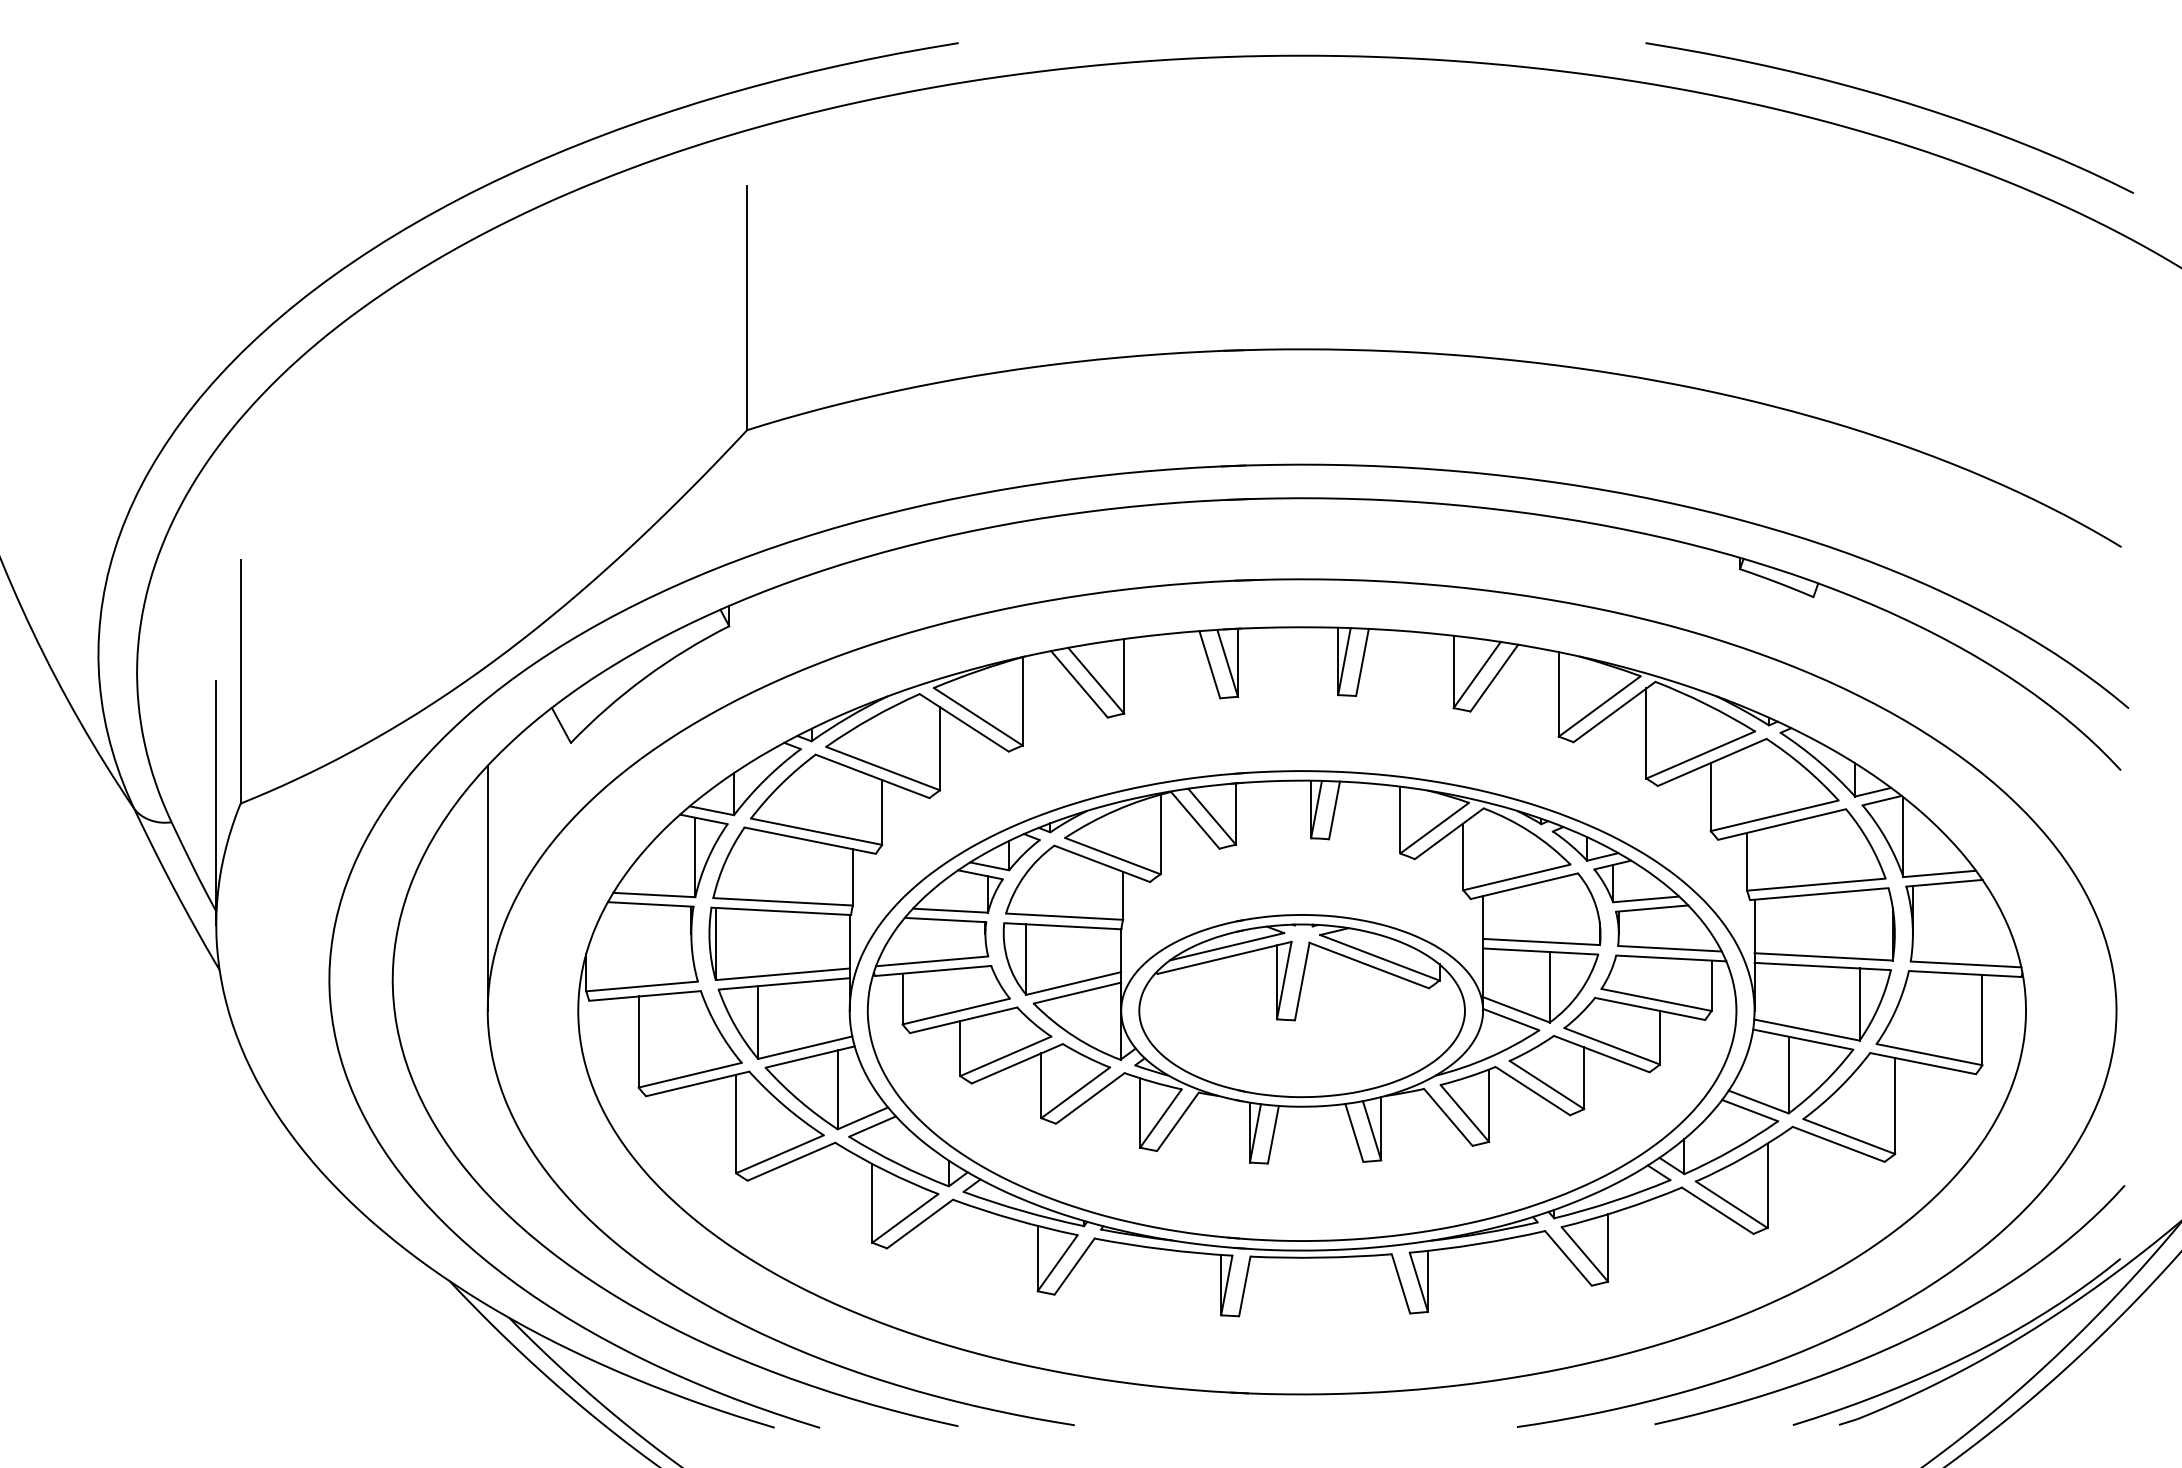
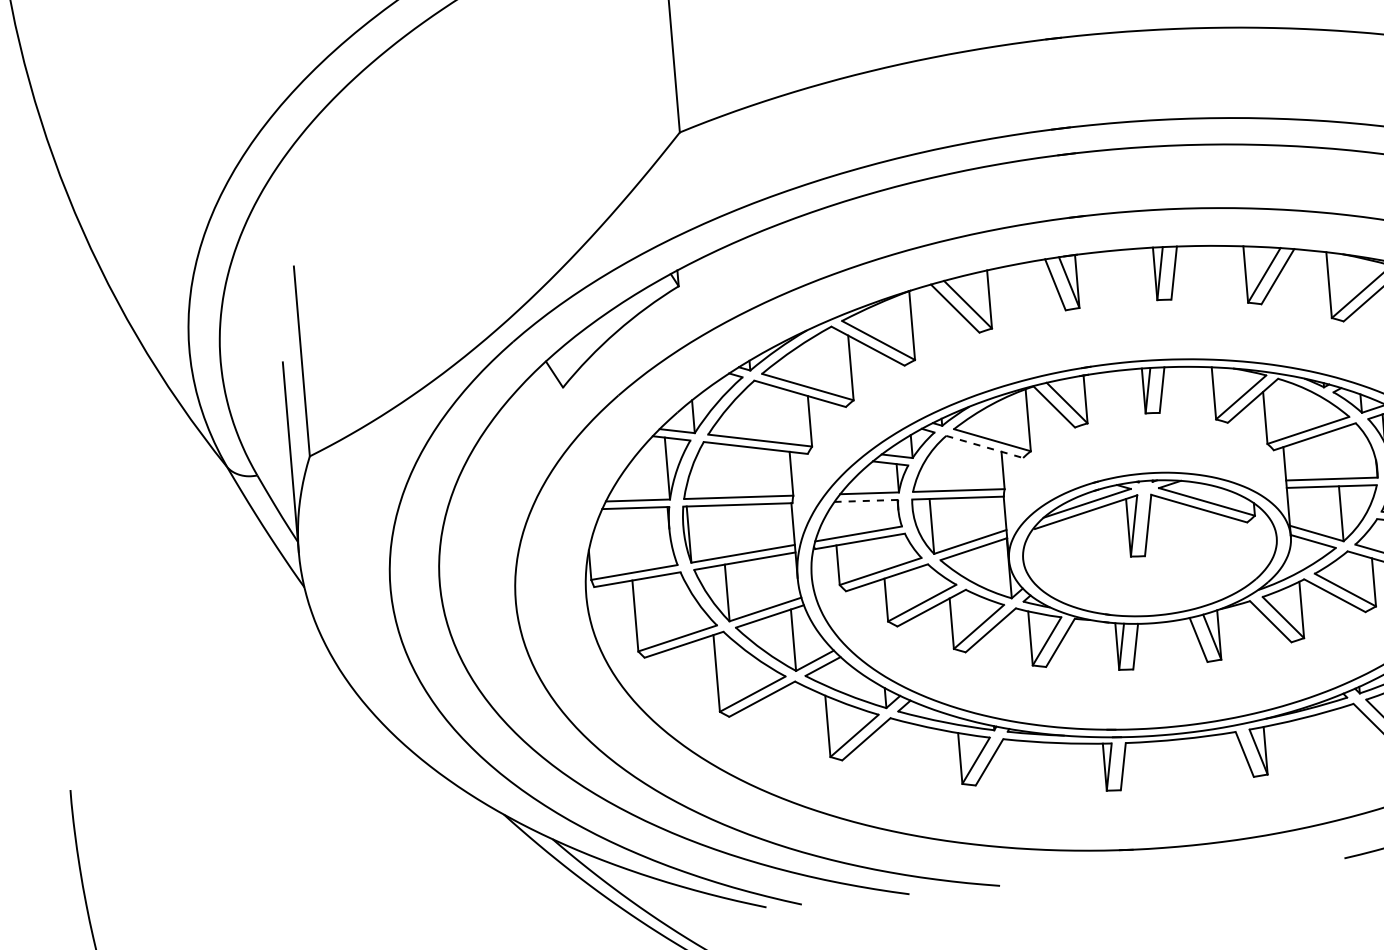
line: (1102, 864) -> (984, 447), solid -> dashed
line: (487, 887) -> (507, 505), removed
line: (945, 920) -> (866, 501), solid -> dashed

